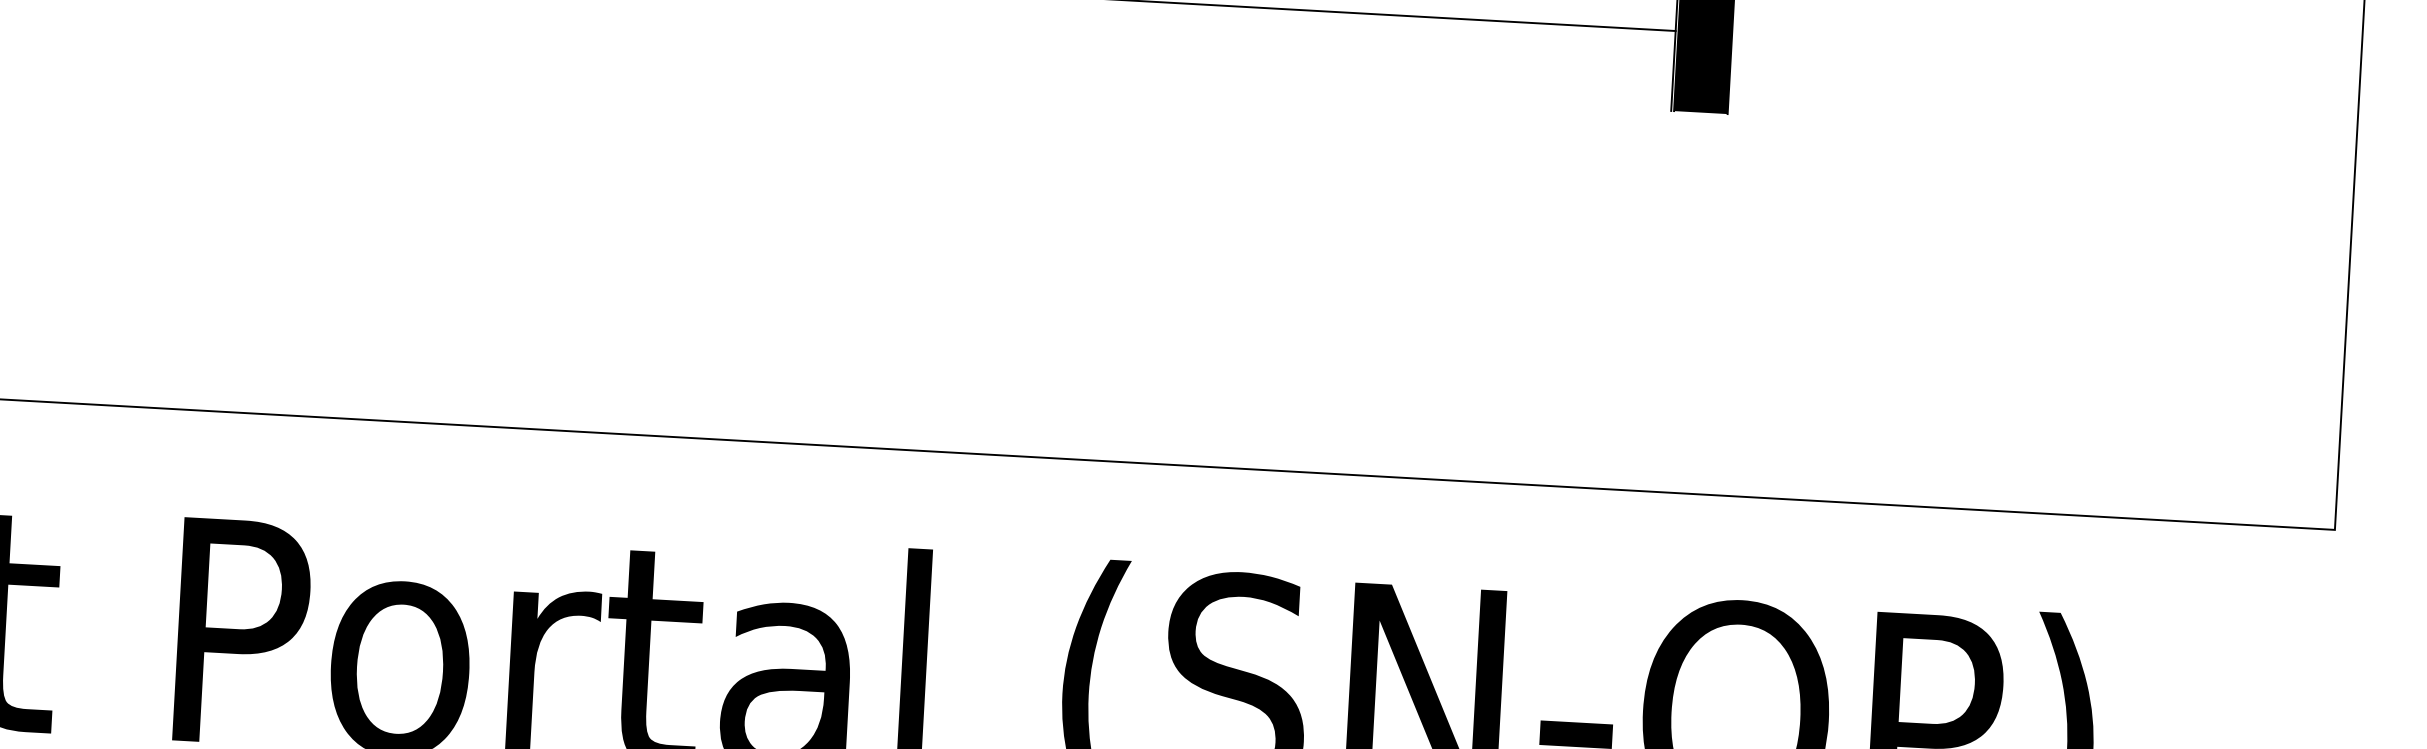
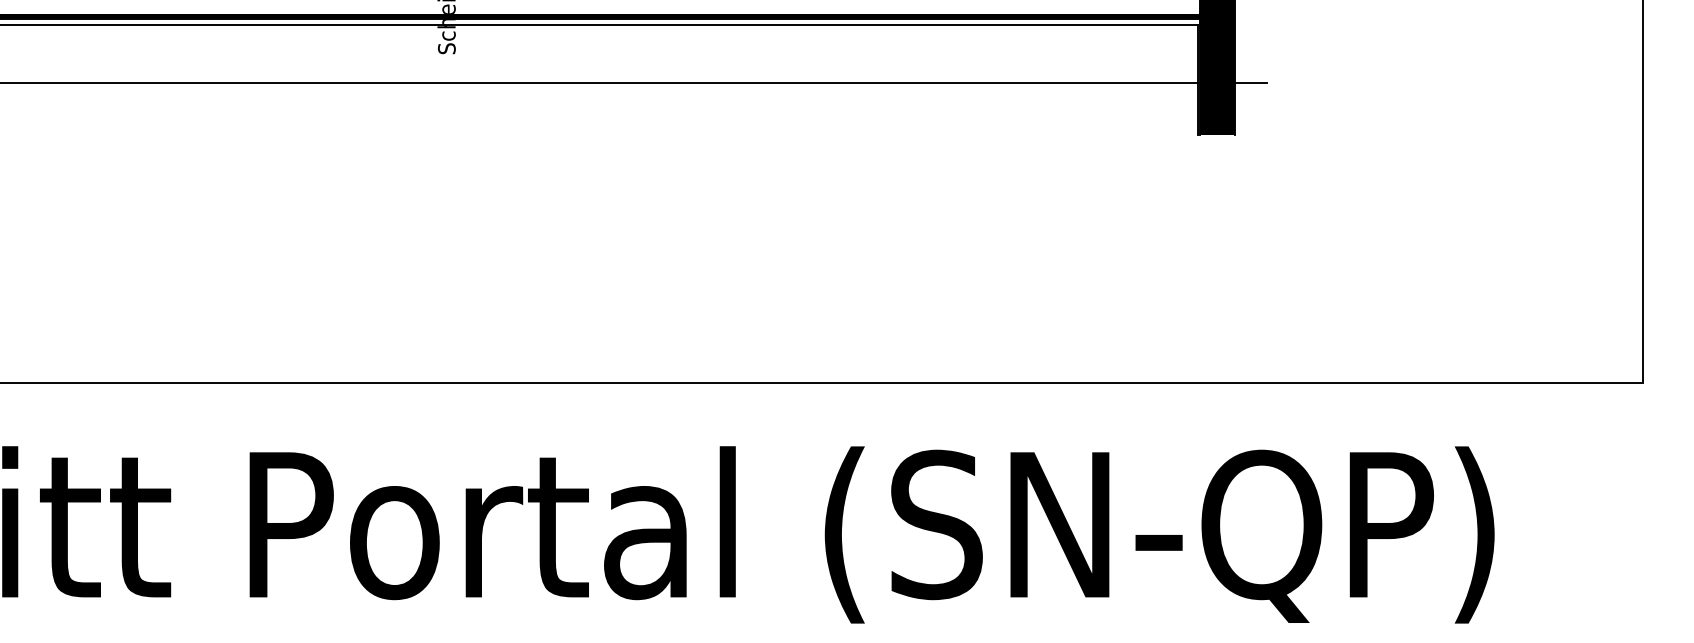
line: (1756, 35) -> (1250, 83), added

